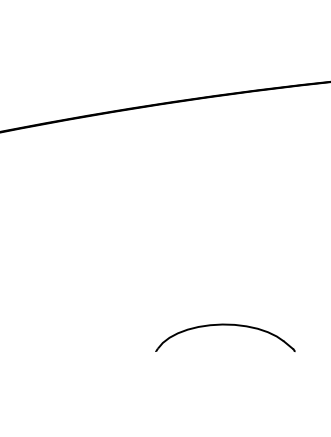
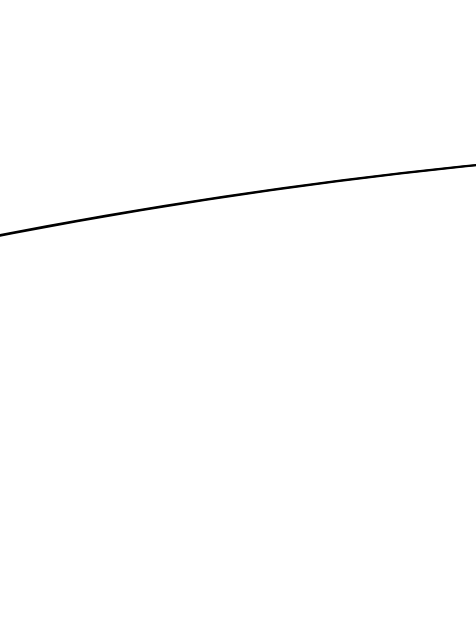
part: (226, 325) -> (298, 507), removed

